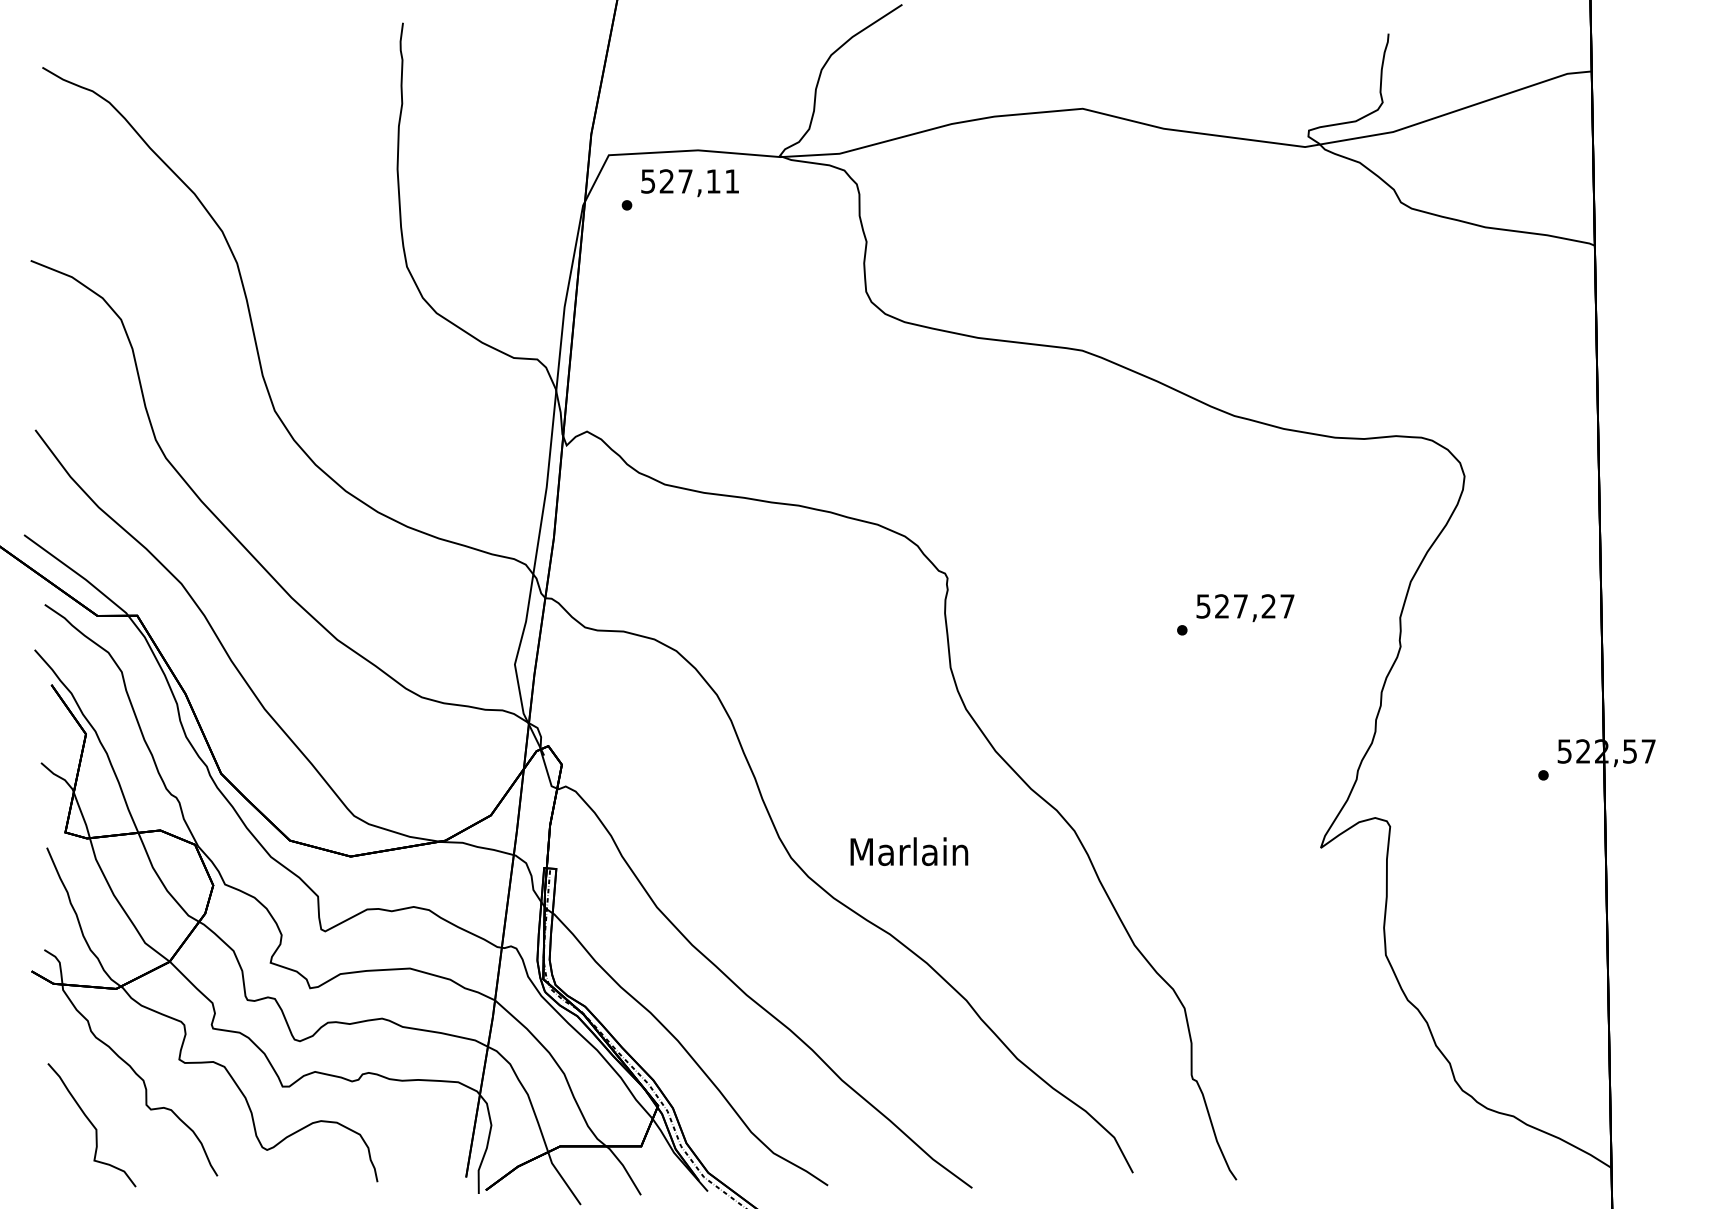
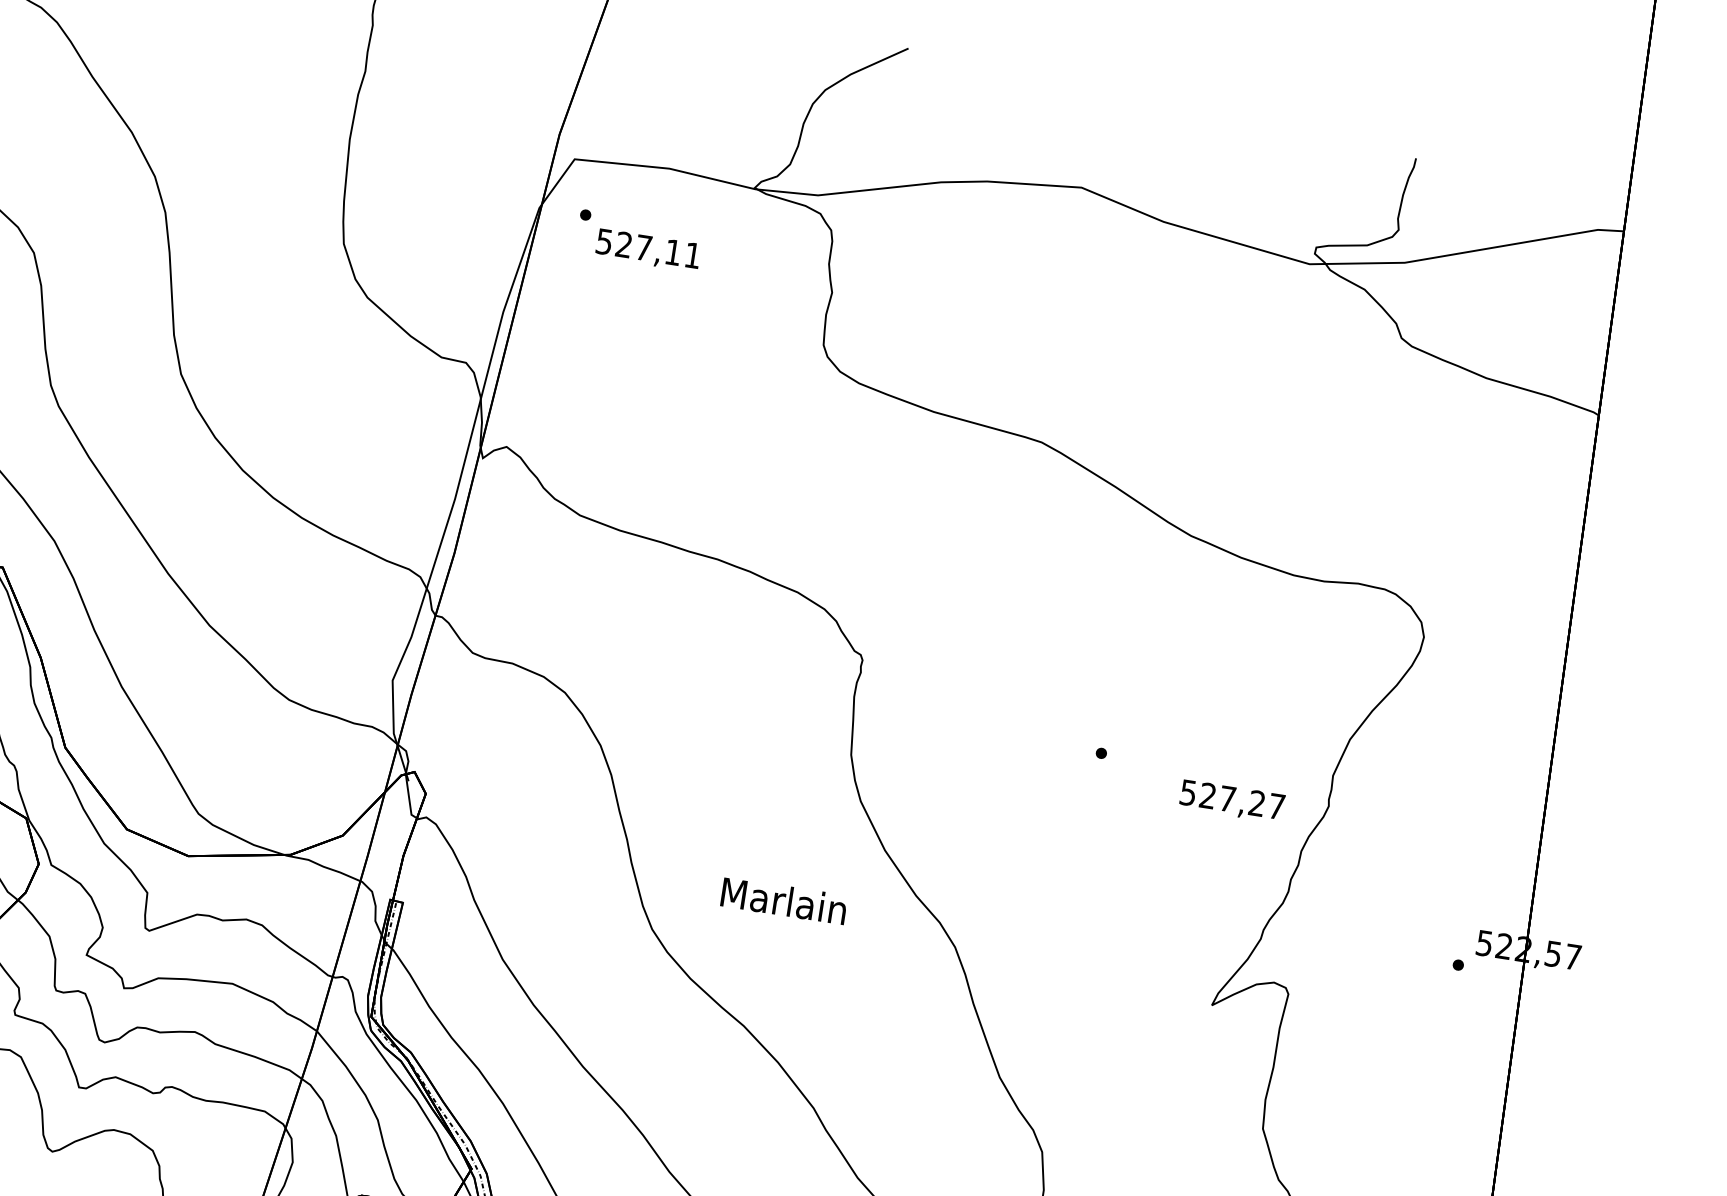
text: (689, 183) -> (647, 250), moved
text: (1245, 608) -> (1232, 801), moved
text: (909, 851) -> (784, 900), moved

